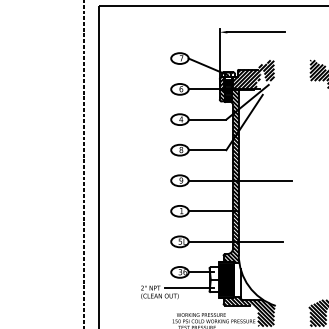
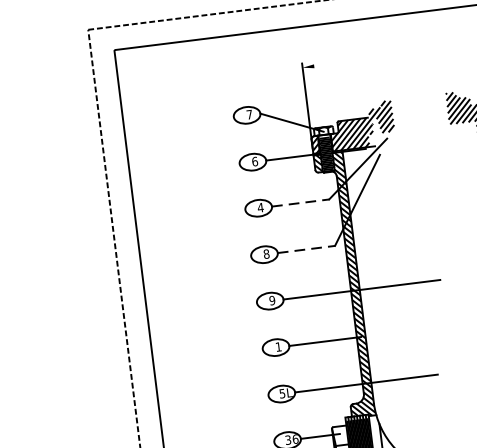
line: (256, 32) -> (358, 61), removed
line: (207, 119) -> (300, 202), solid -> dashed
line: (207, 150) -> (306, 249), solid -> dashed

